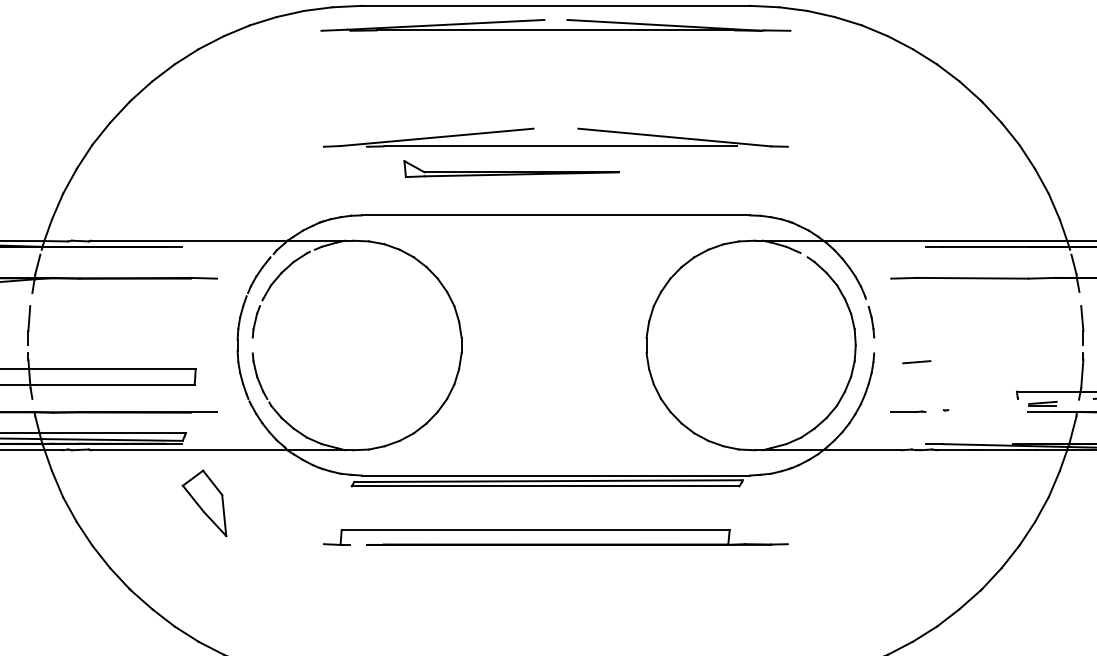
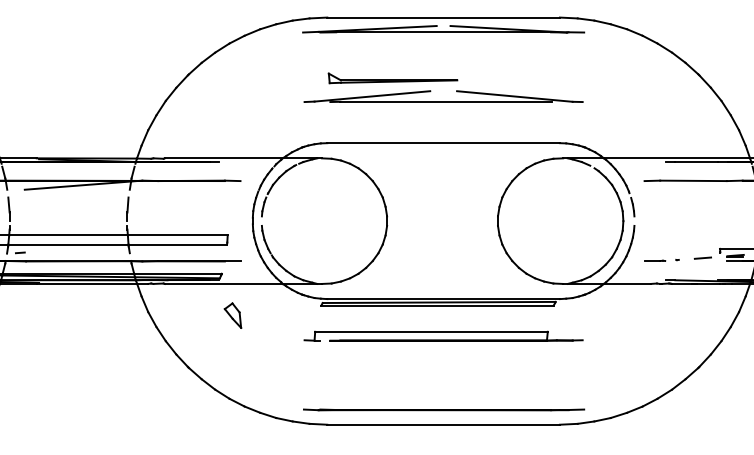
part: (510, 169) -> (392, 78), moved
line: (916, 361) -> (702, 257), moved
part: (203, 502) -> (232, 315), size x0.62

